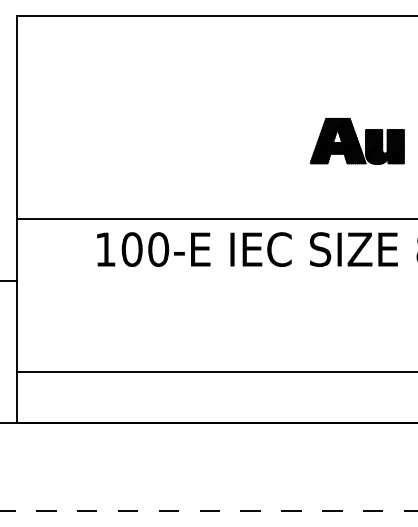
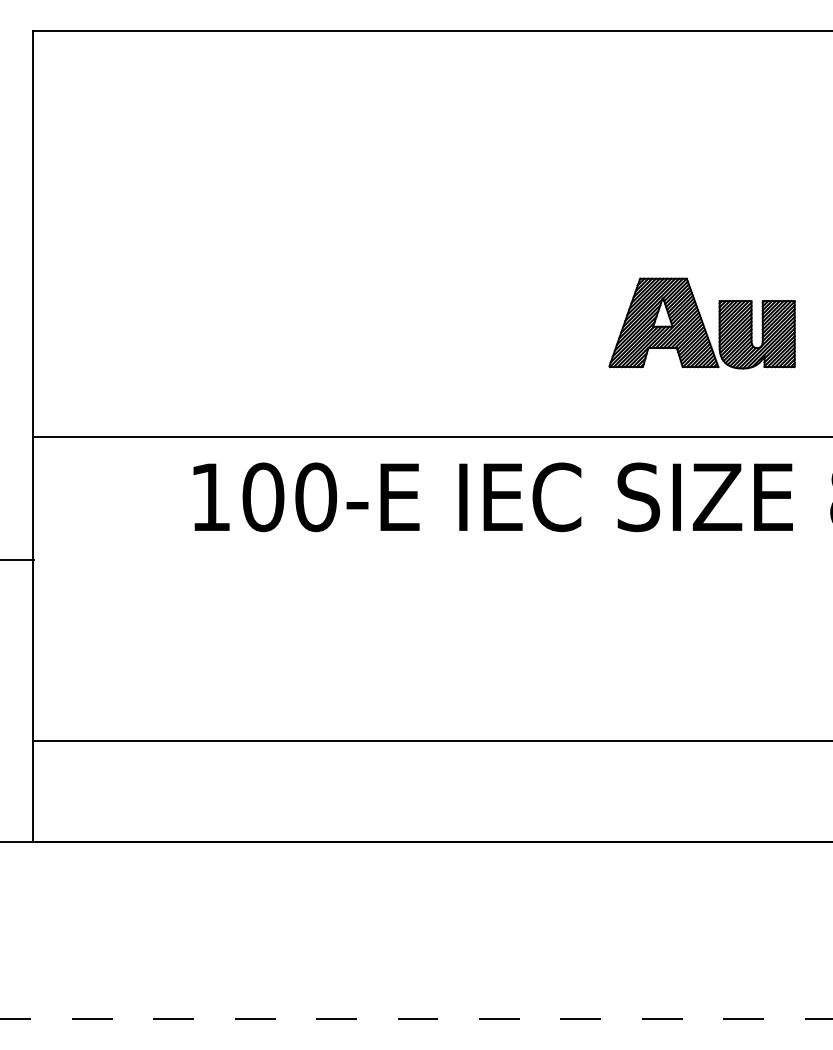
part: (357, 140) -> (702, 321), moved

